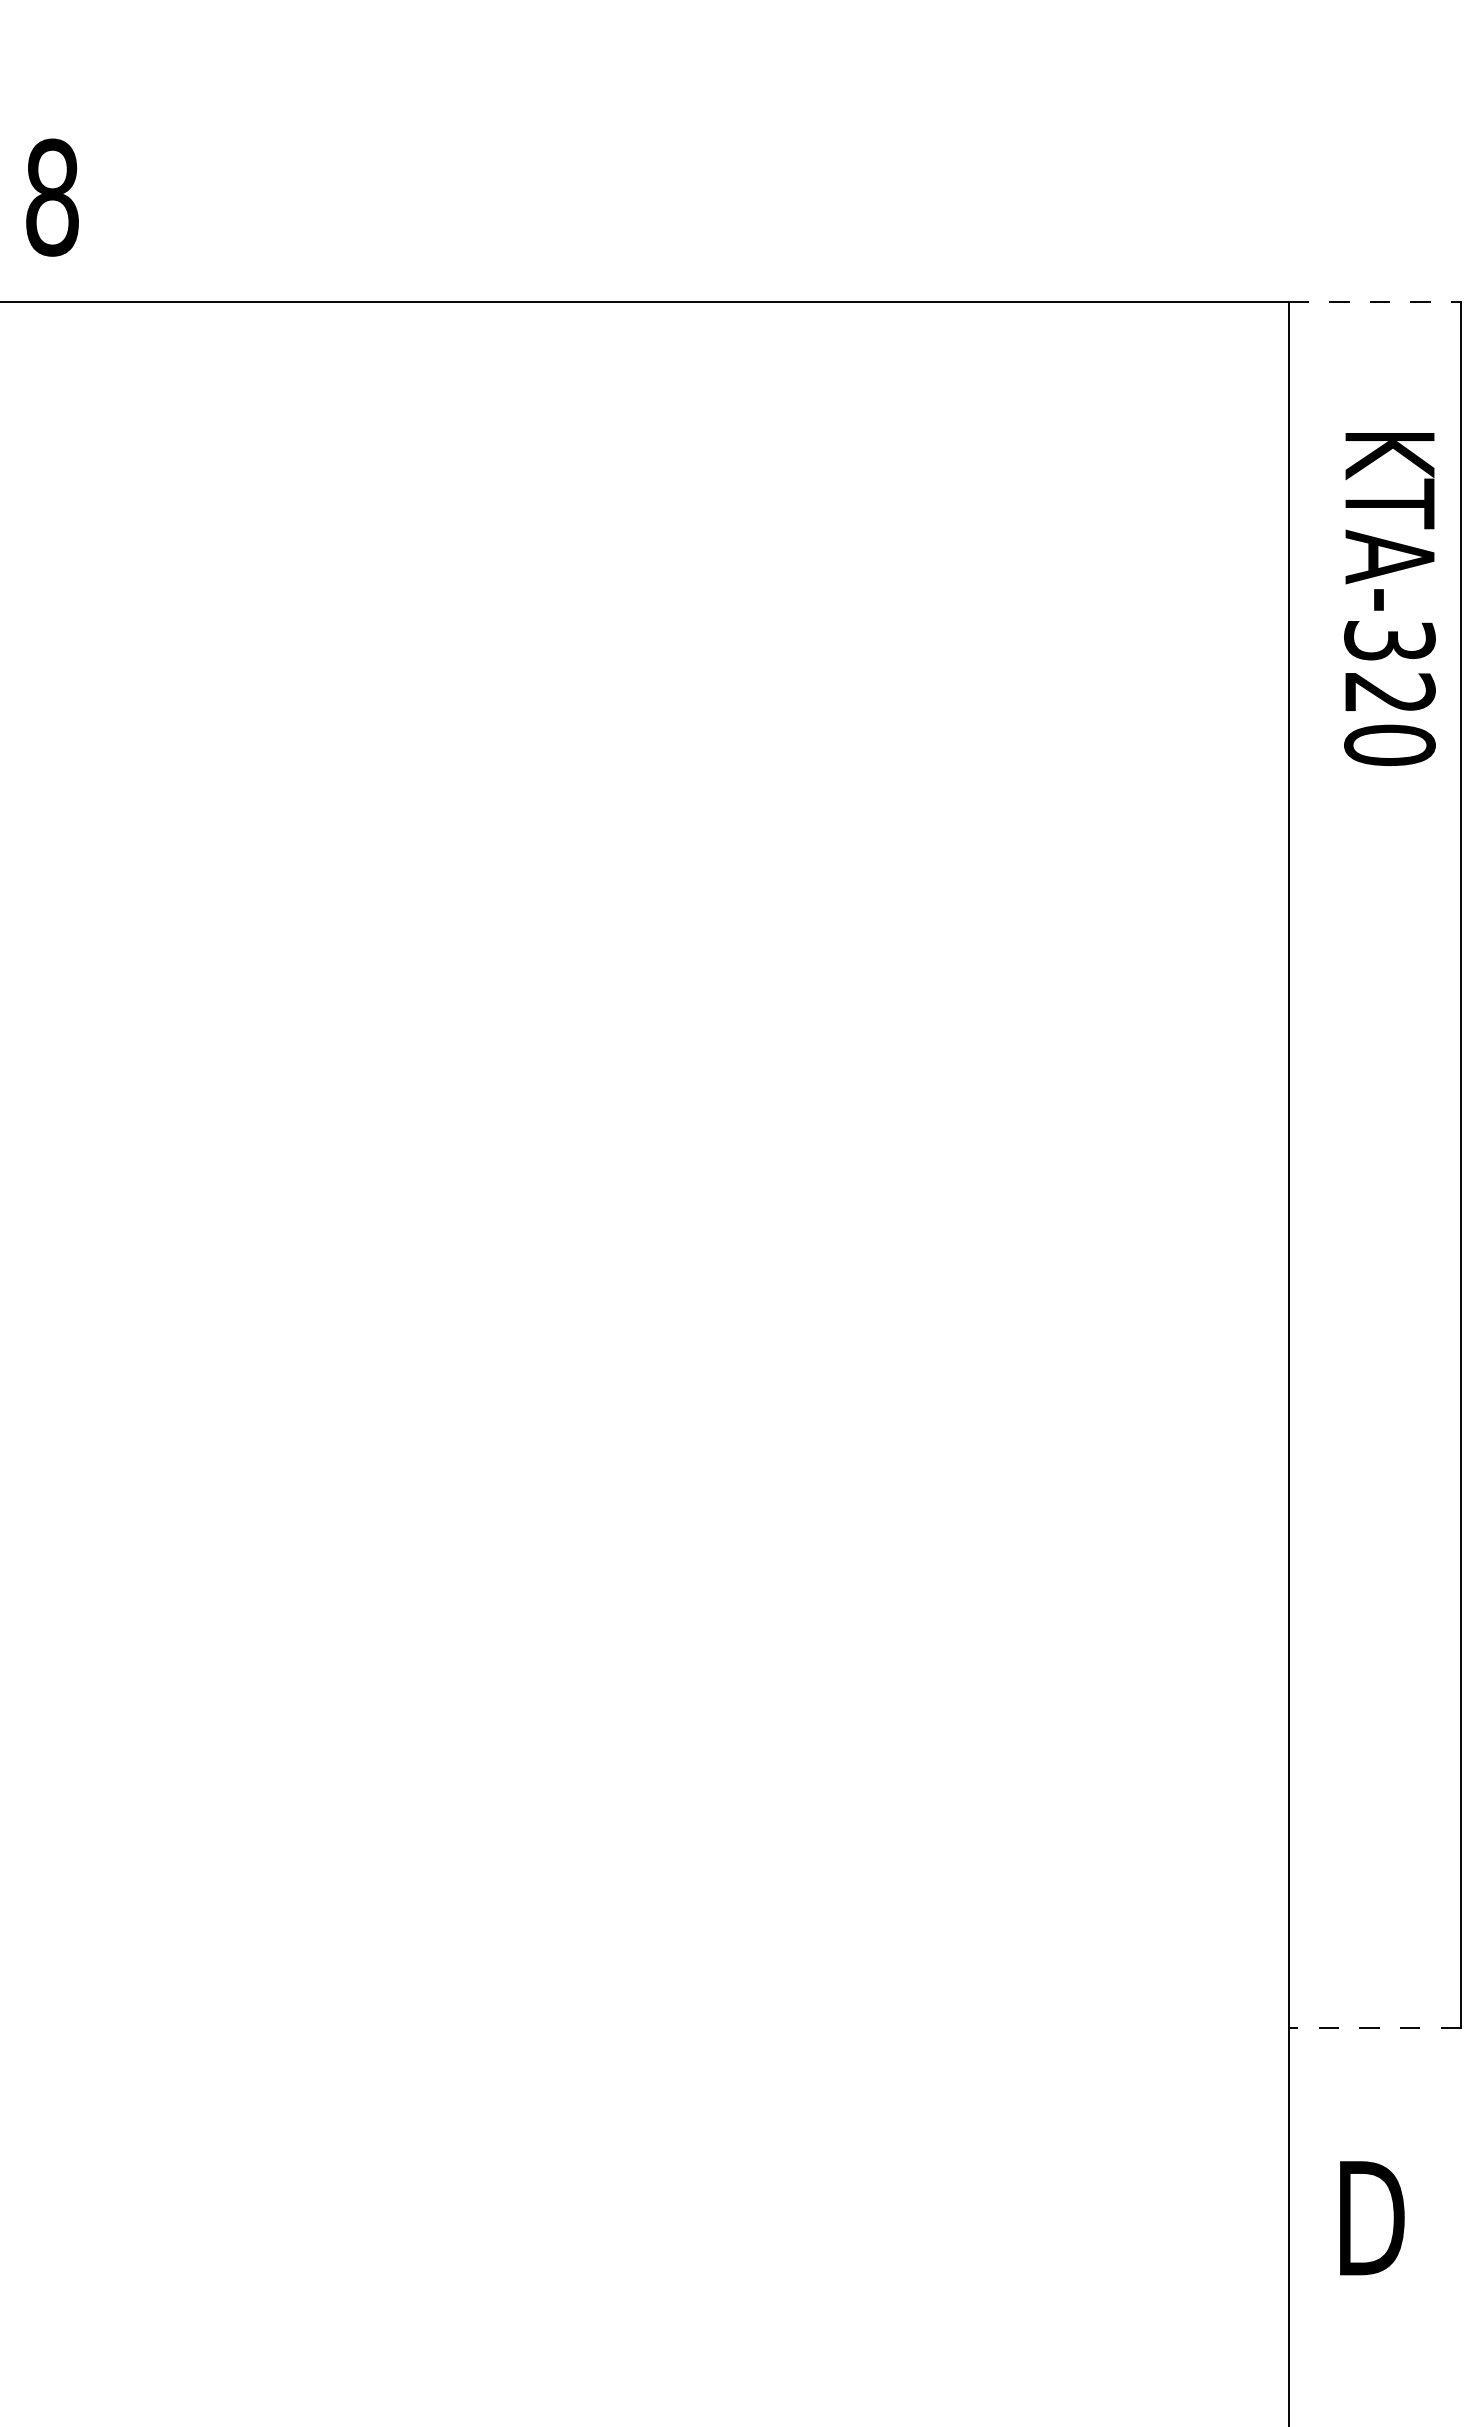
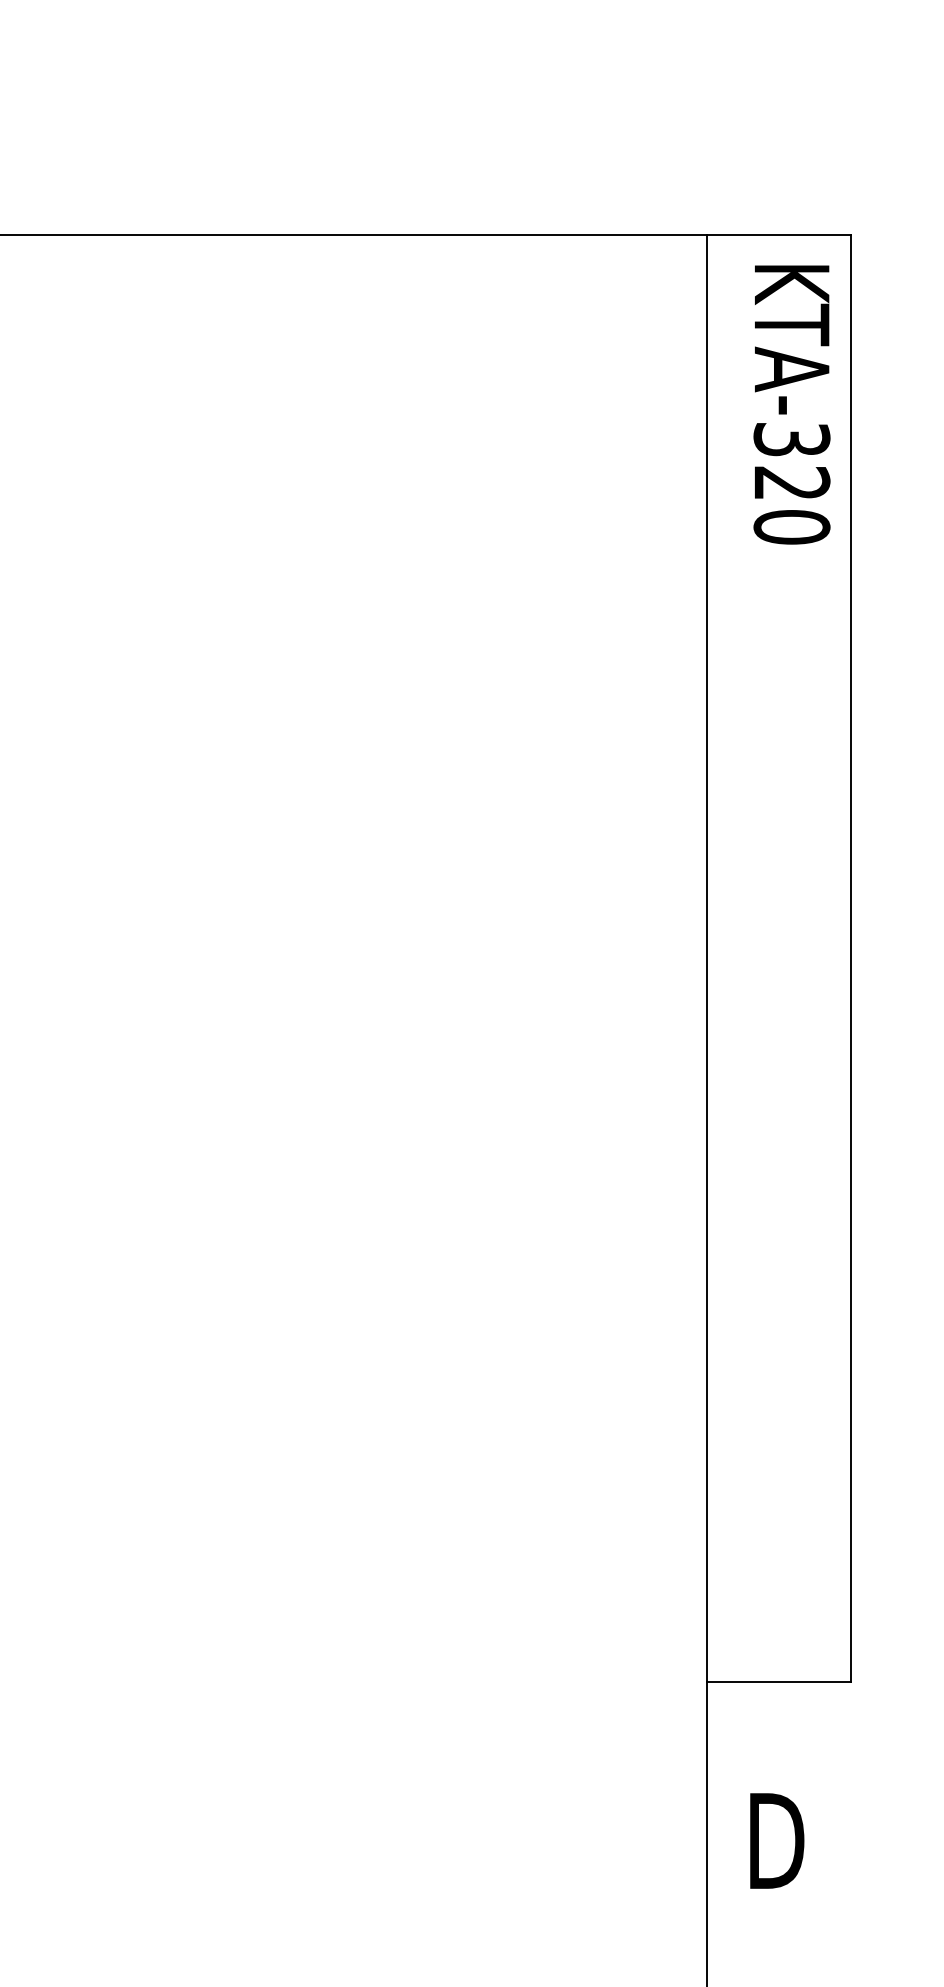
line: (1375, 302) -> (779, 235), dashed -> solid
text: (1389, 599) -> (791, 405), moved
line: (1374, 2027) -> (779, 1681), dashed -> solid

